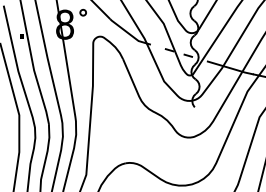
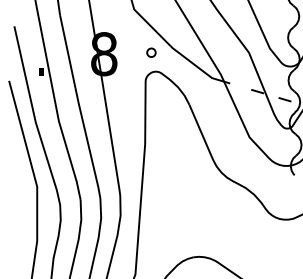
circle: (82, 12) -> (150, 52), moved

